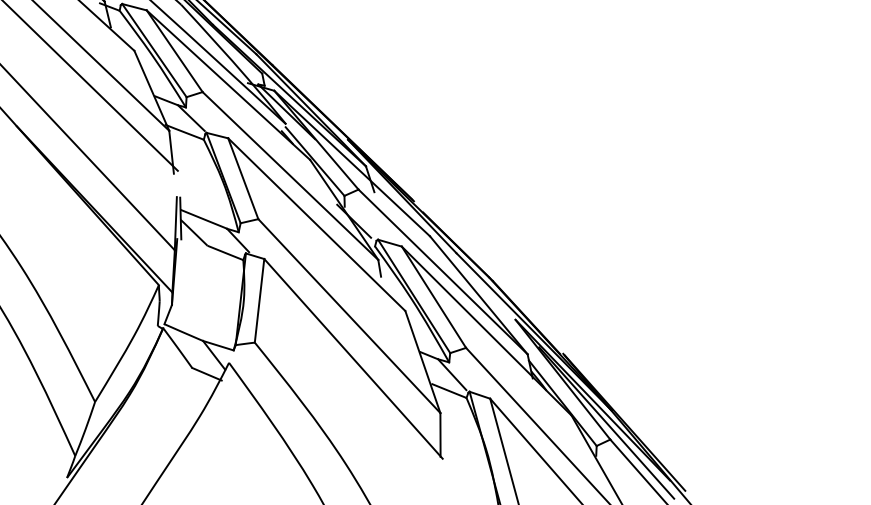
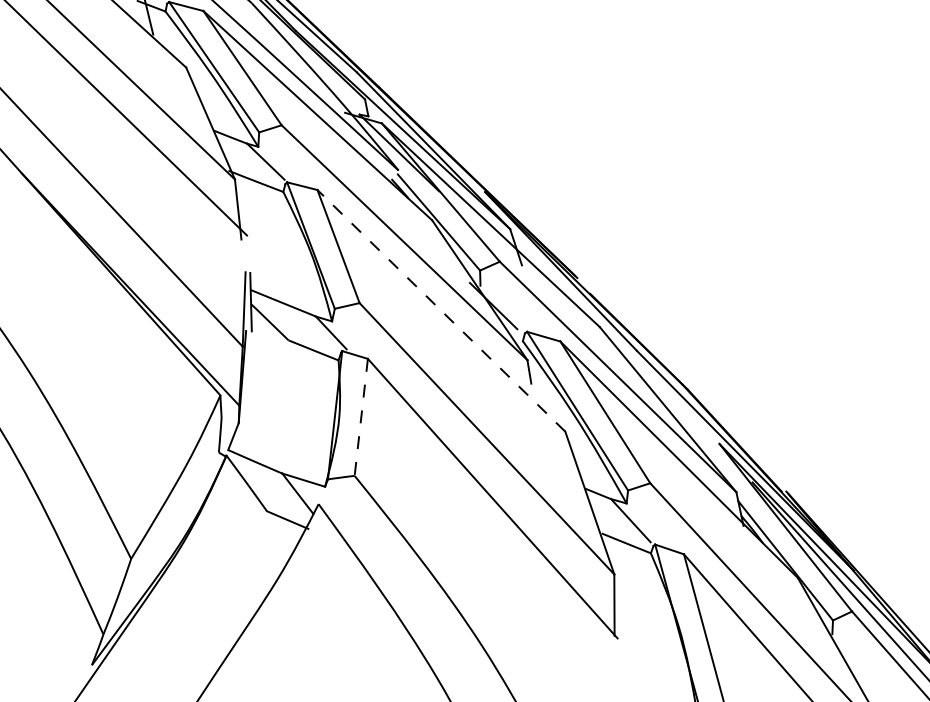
line: (316, 224) -> (440, 310), solid -> dashed
line: (259, 301) -> (361, 418), solid -> dashed

